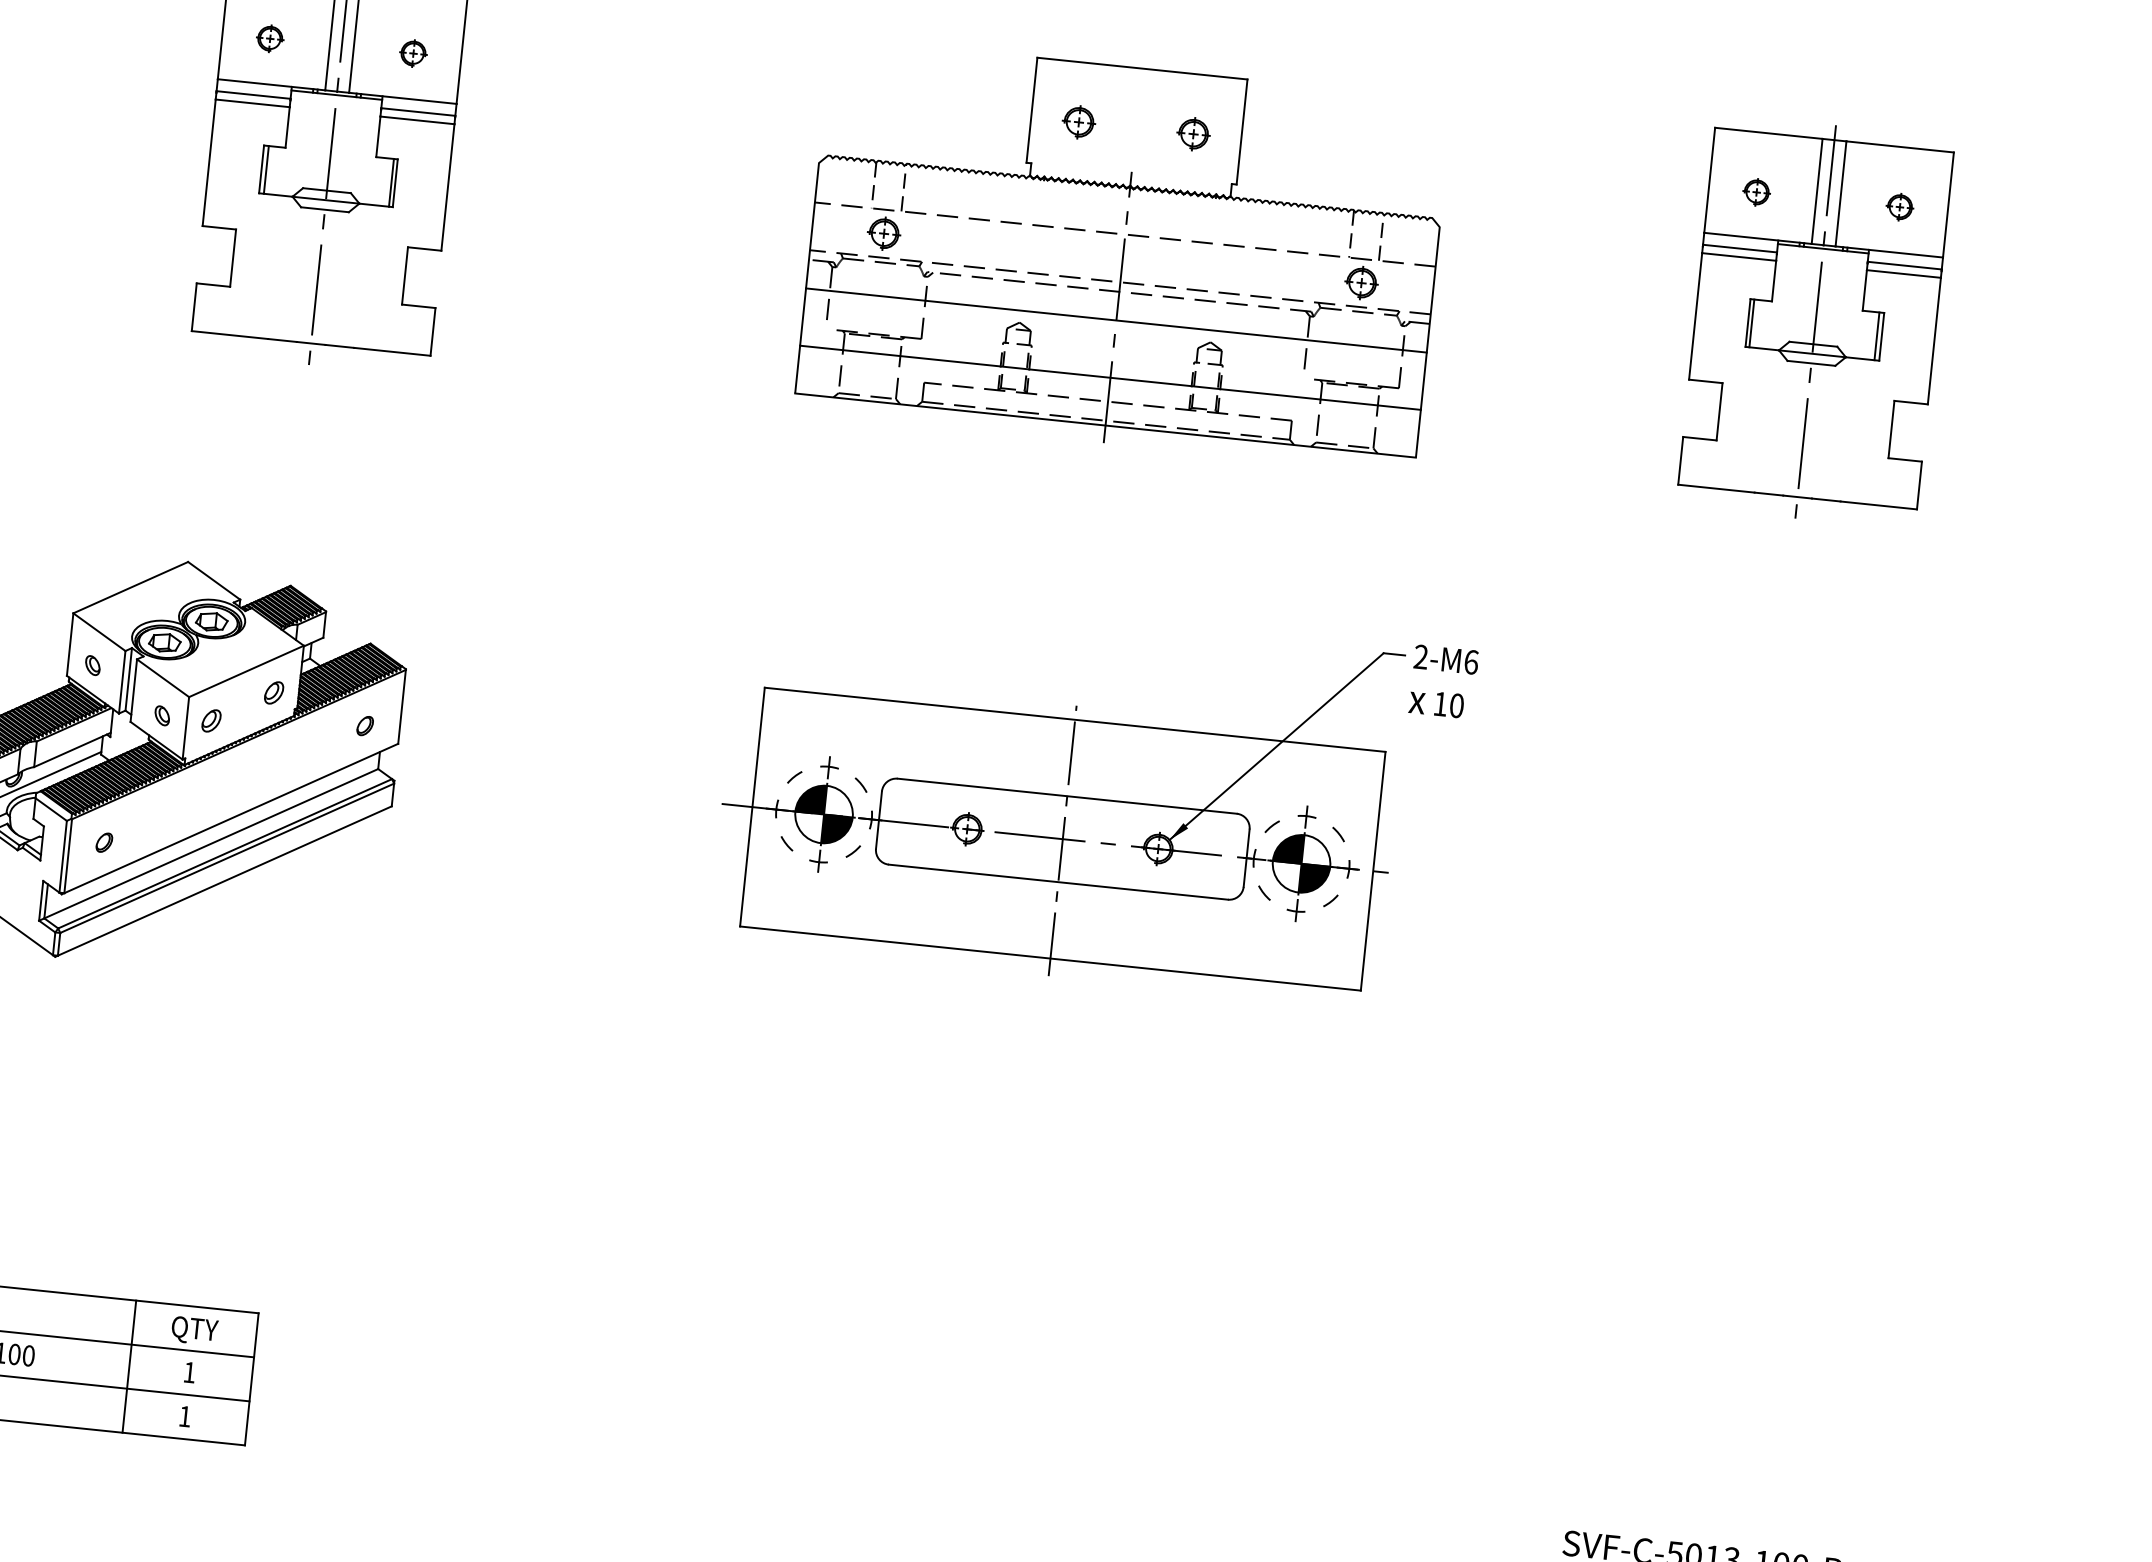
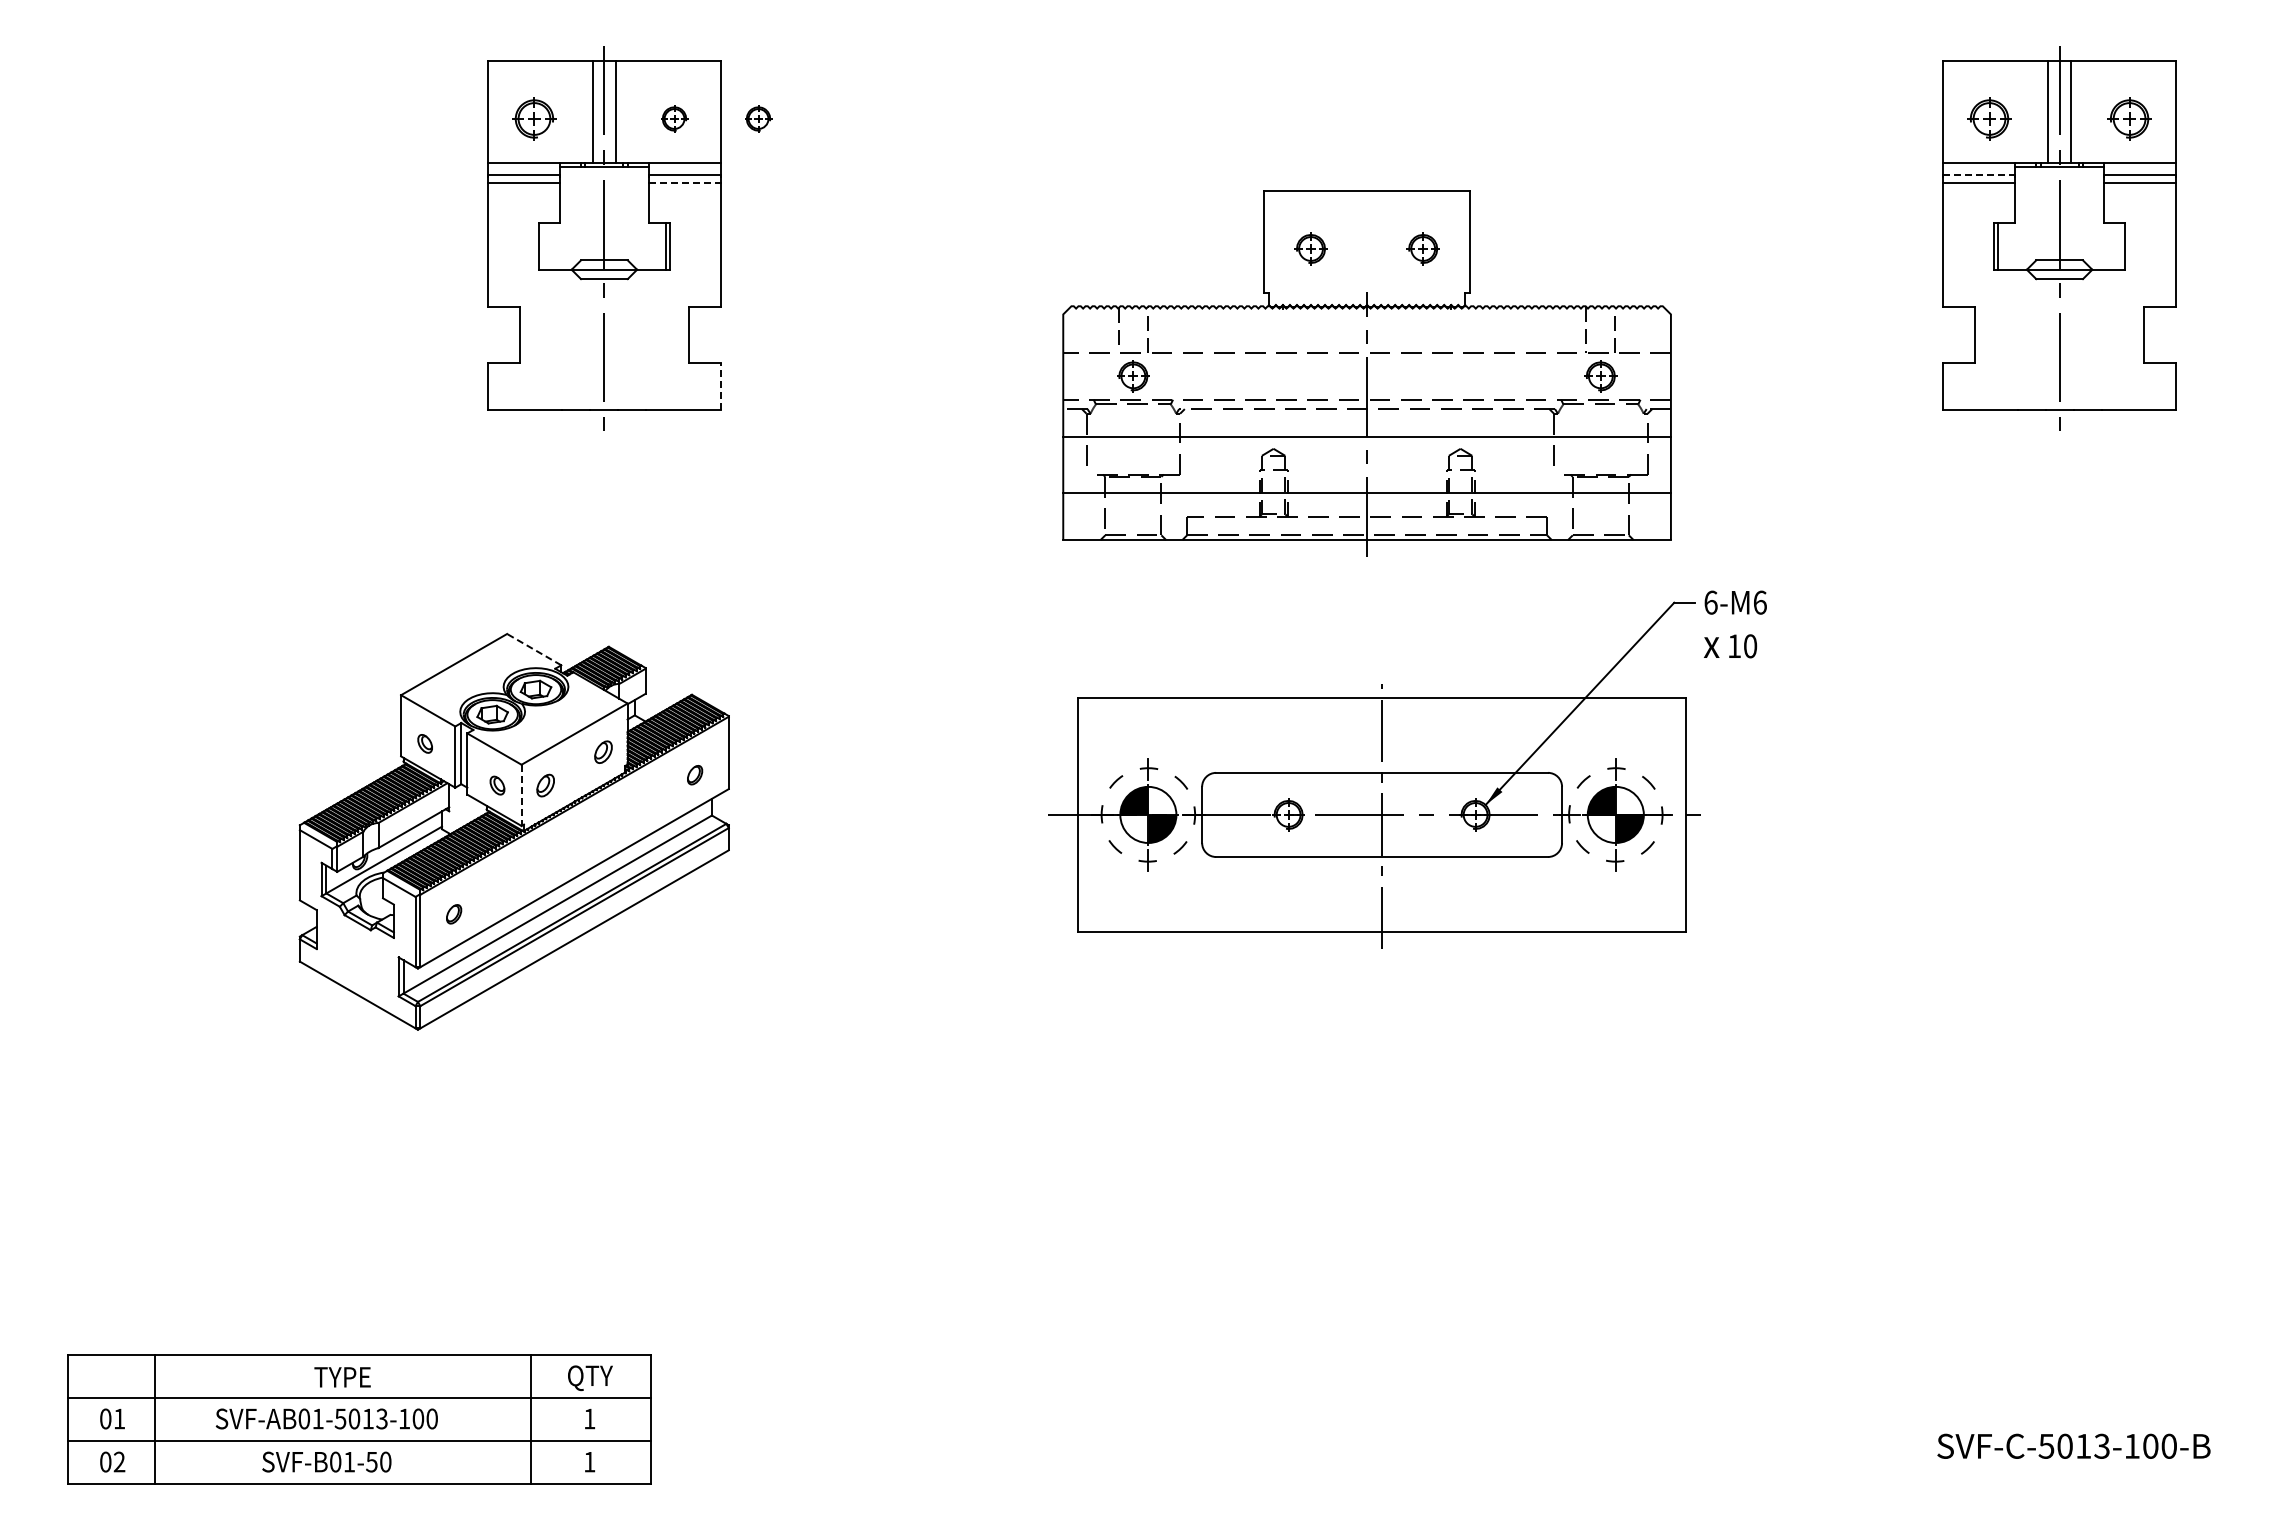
part: (269, 38) -> (533, 118), size x1.6
part: (499, 61) -> (758, 118), added
line: (417, 120) -> (685, 183), solid -> dashed
line: (266, 170) -> (543, 246), removed
part: (1756, 191) -> (1989, 118), size x1.6
part: (1899, 206) -> (2129, 118), size x1.6
line: (1740, 249) -> (1979, 175), solid -> dashed
part: (1122, 255) -> (1366, 373), moved
line: (433, 331) -> (721, 386), solid -> dashed
line: (1877, 336) -> (2120, 246), removed
line: (213, 580) -> (533, 649), solid -> dashed
text: (1420, 656) -> (1710, 602), 2-M6 -> 6-M6
line: (185, 728) -> (521, 795), solid -> dashed

